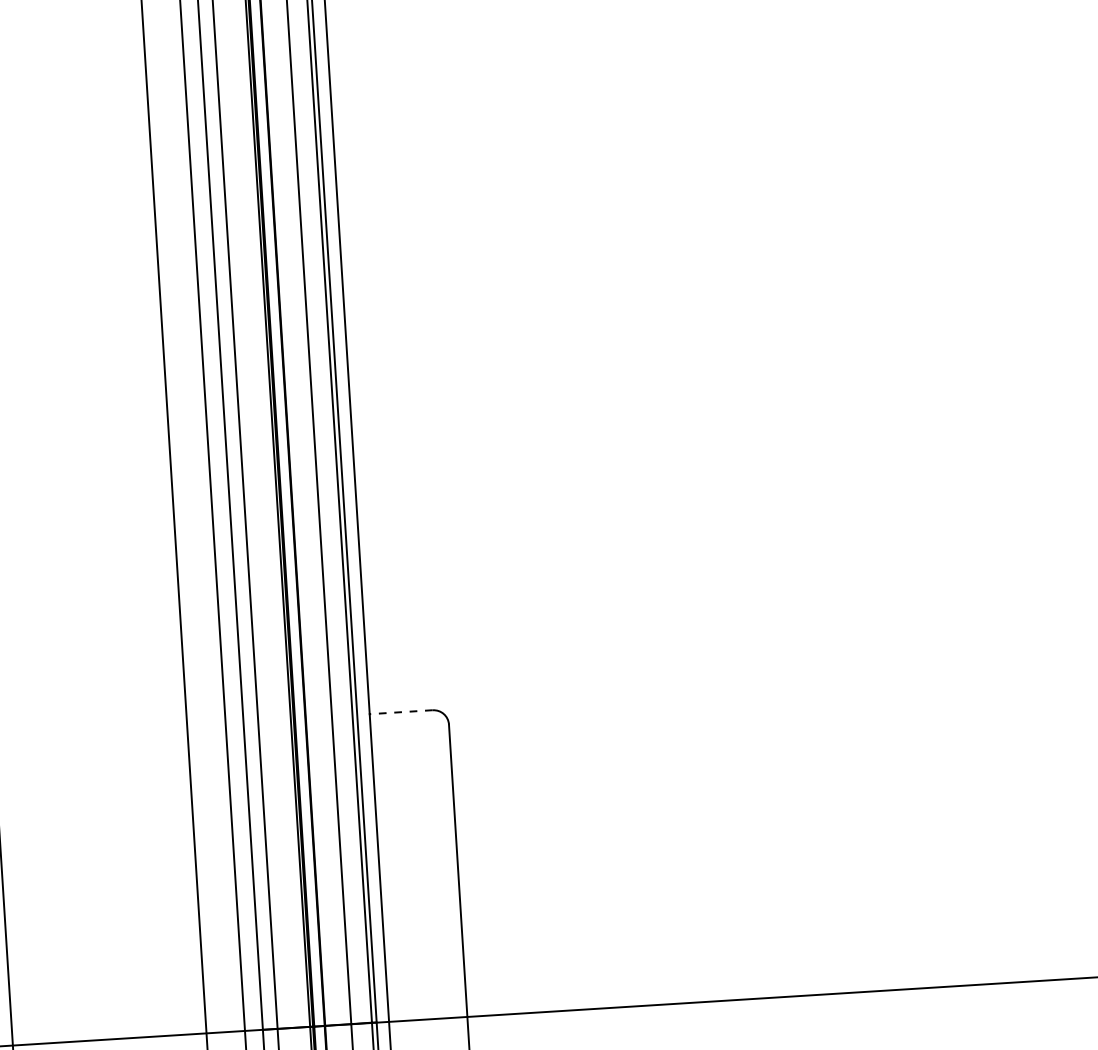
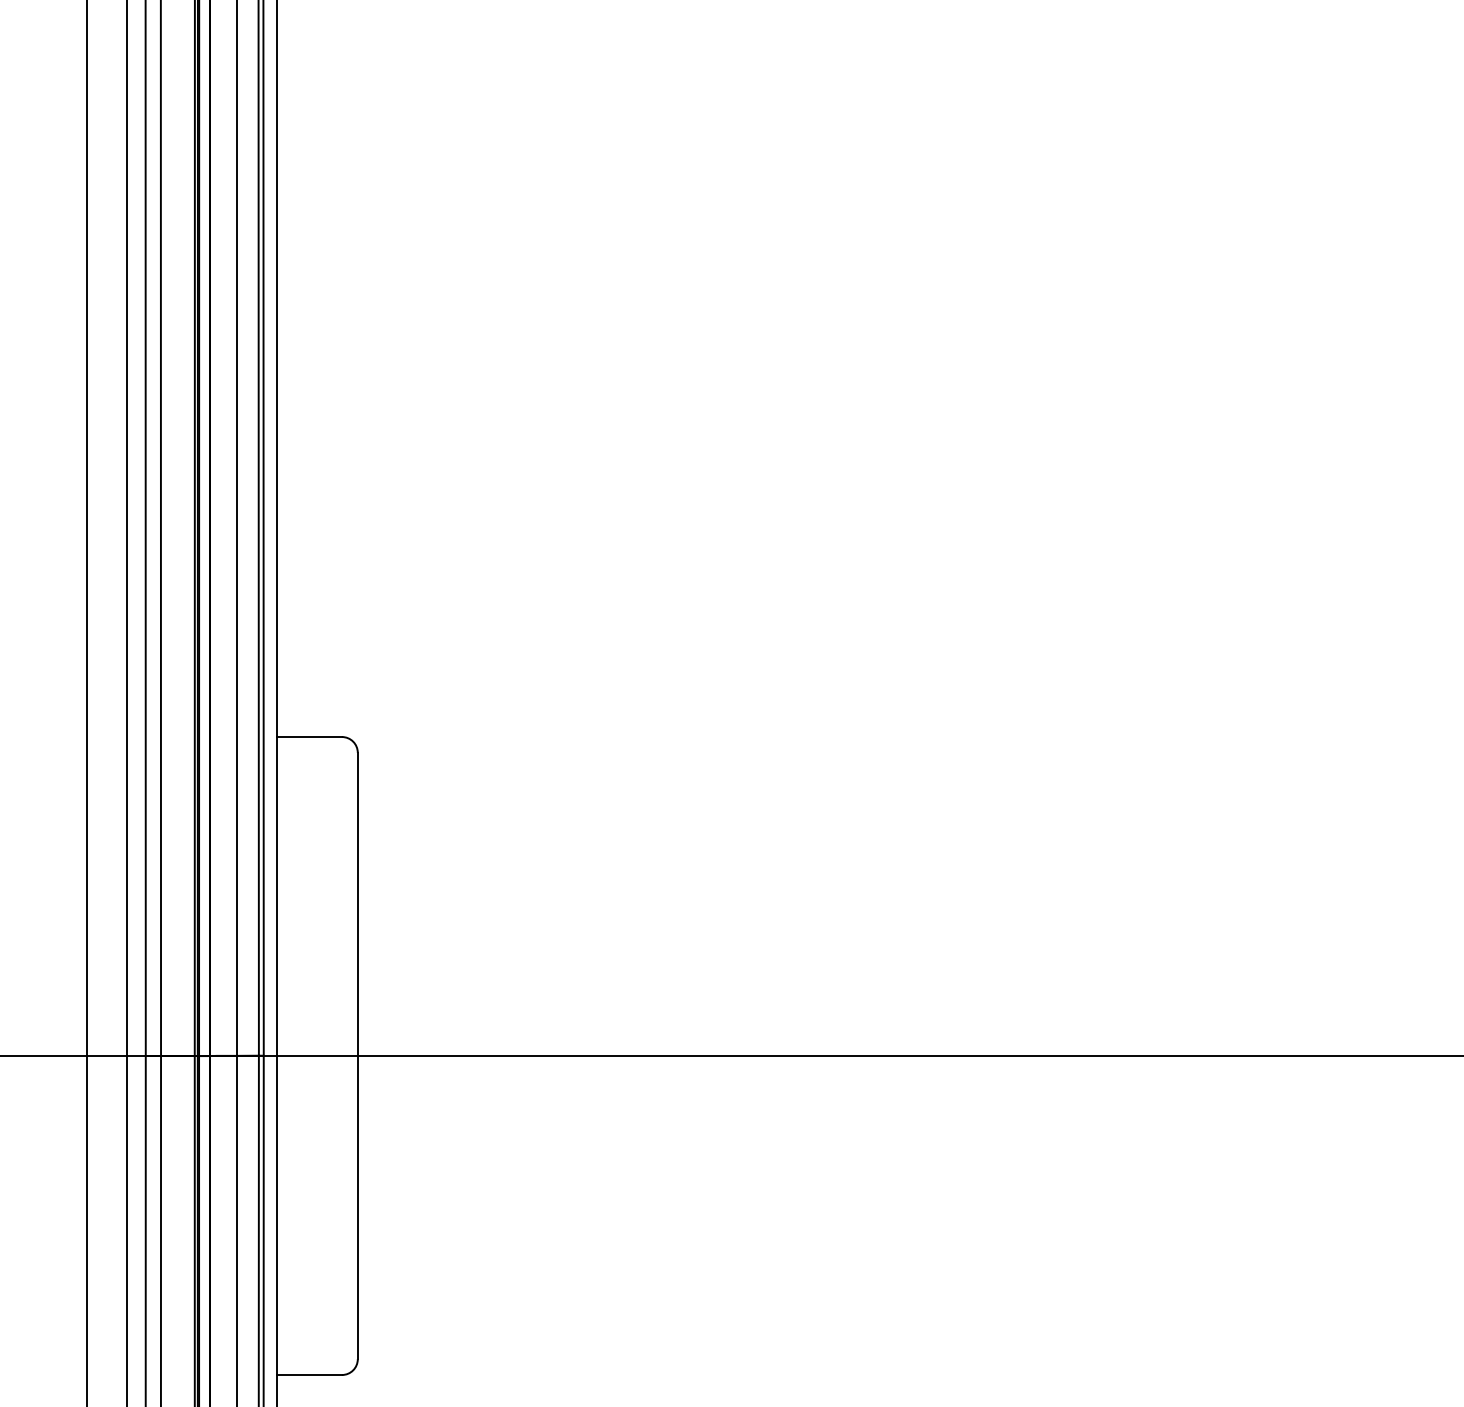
line: (401, 711) -> (309, 736), dashed -> solid

